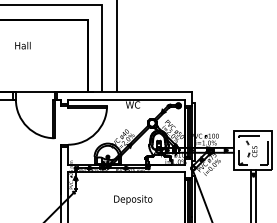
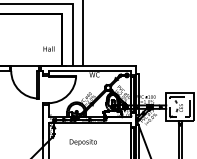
text: (22, 45) -> (48, 48), moved
text: (133, 199) -> (83, 142), moved

